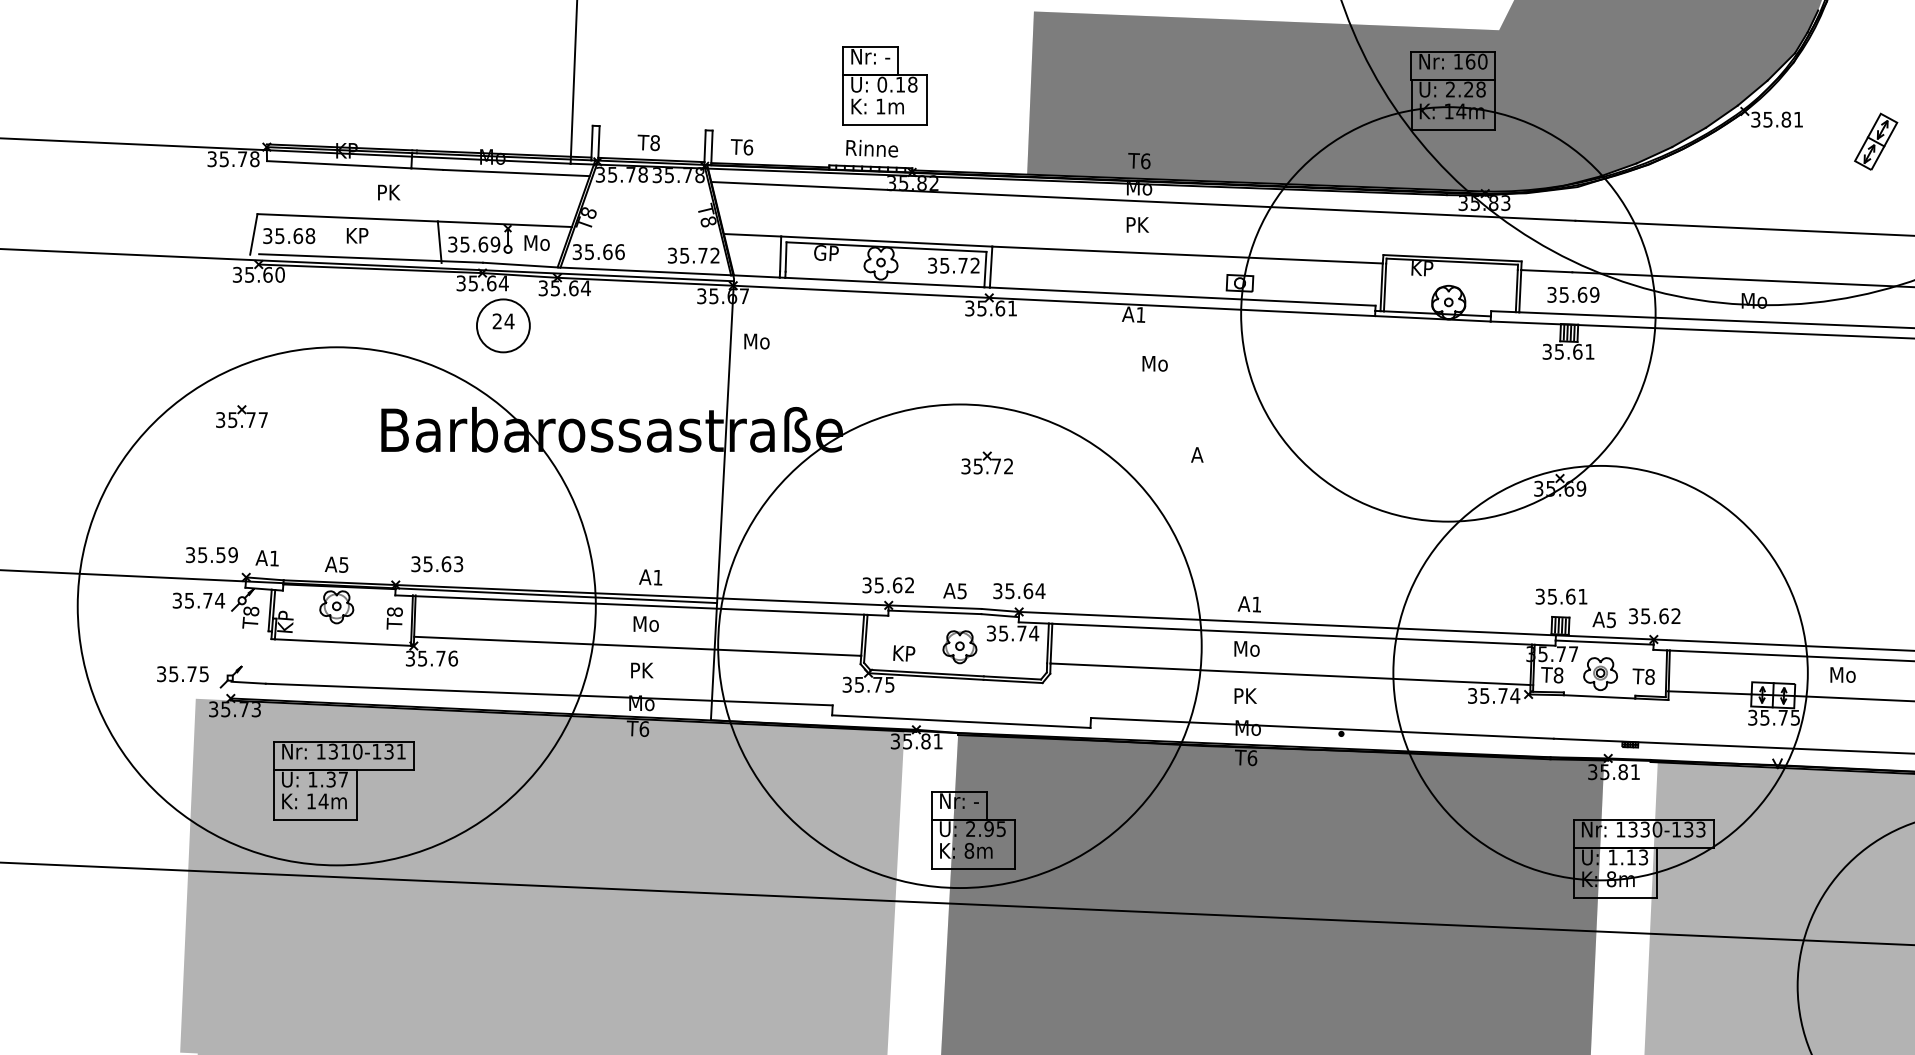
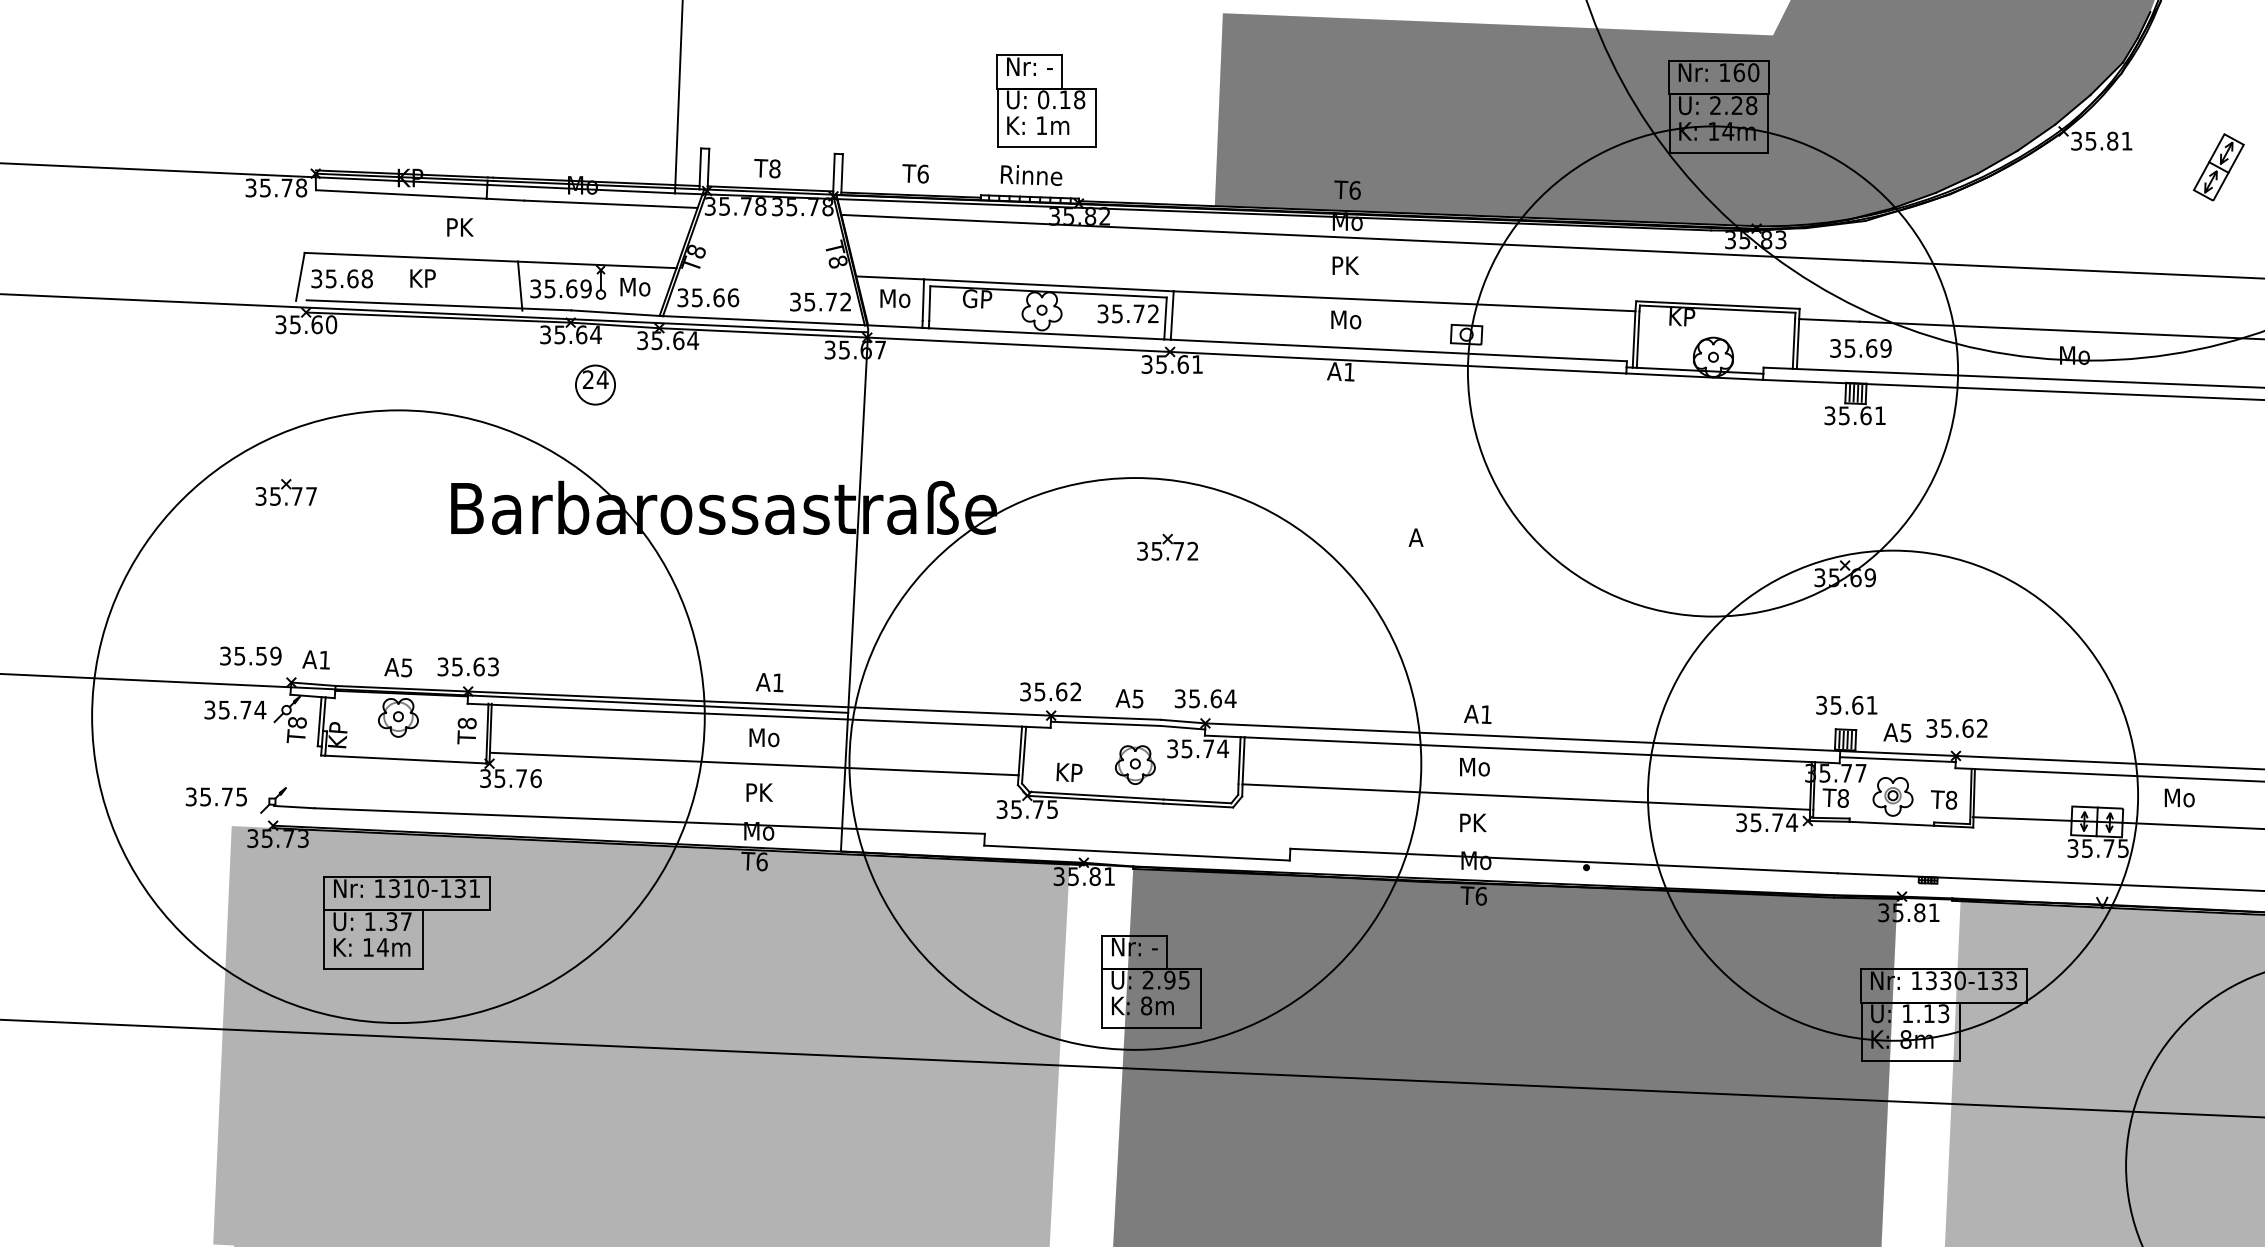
text: (741, 146) -> (915, 173), moved
circle: (503, 325) -> (595, 384), size x0.62
text: (757, 341) -> (895, 298), moved
text: (1155, 363) -> (1346, 319), moved
text: (436, 563) -> (467, 666), moved

